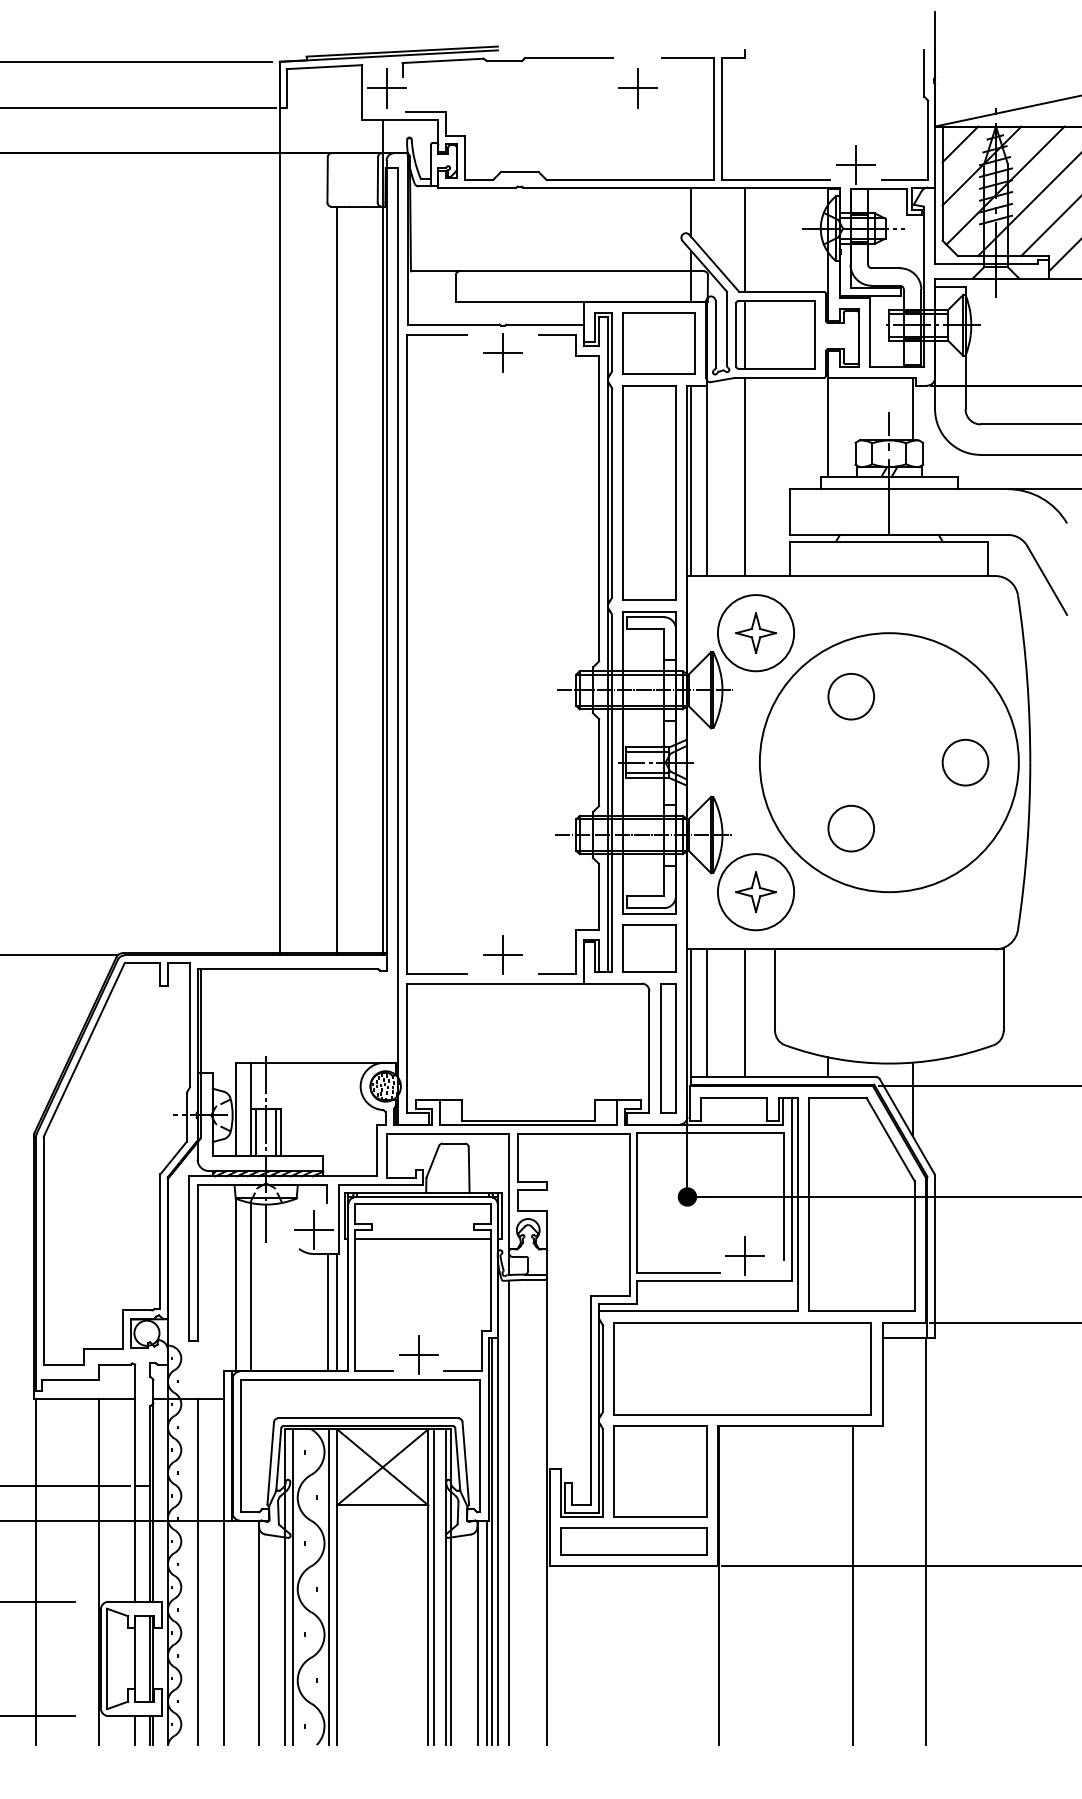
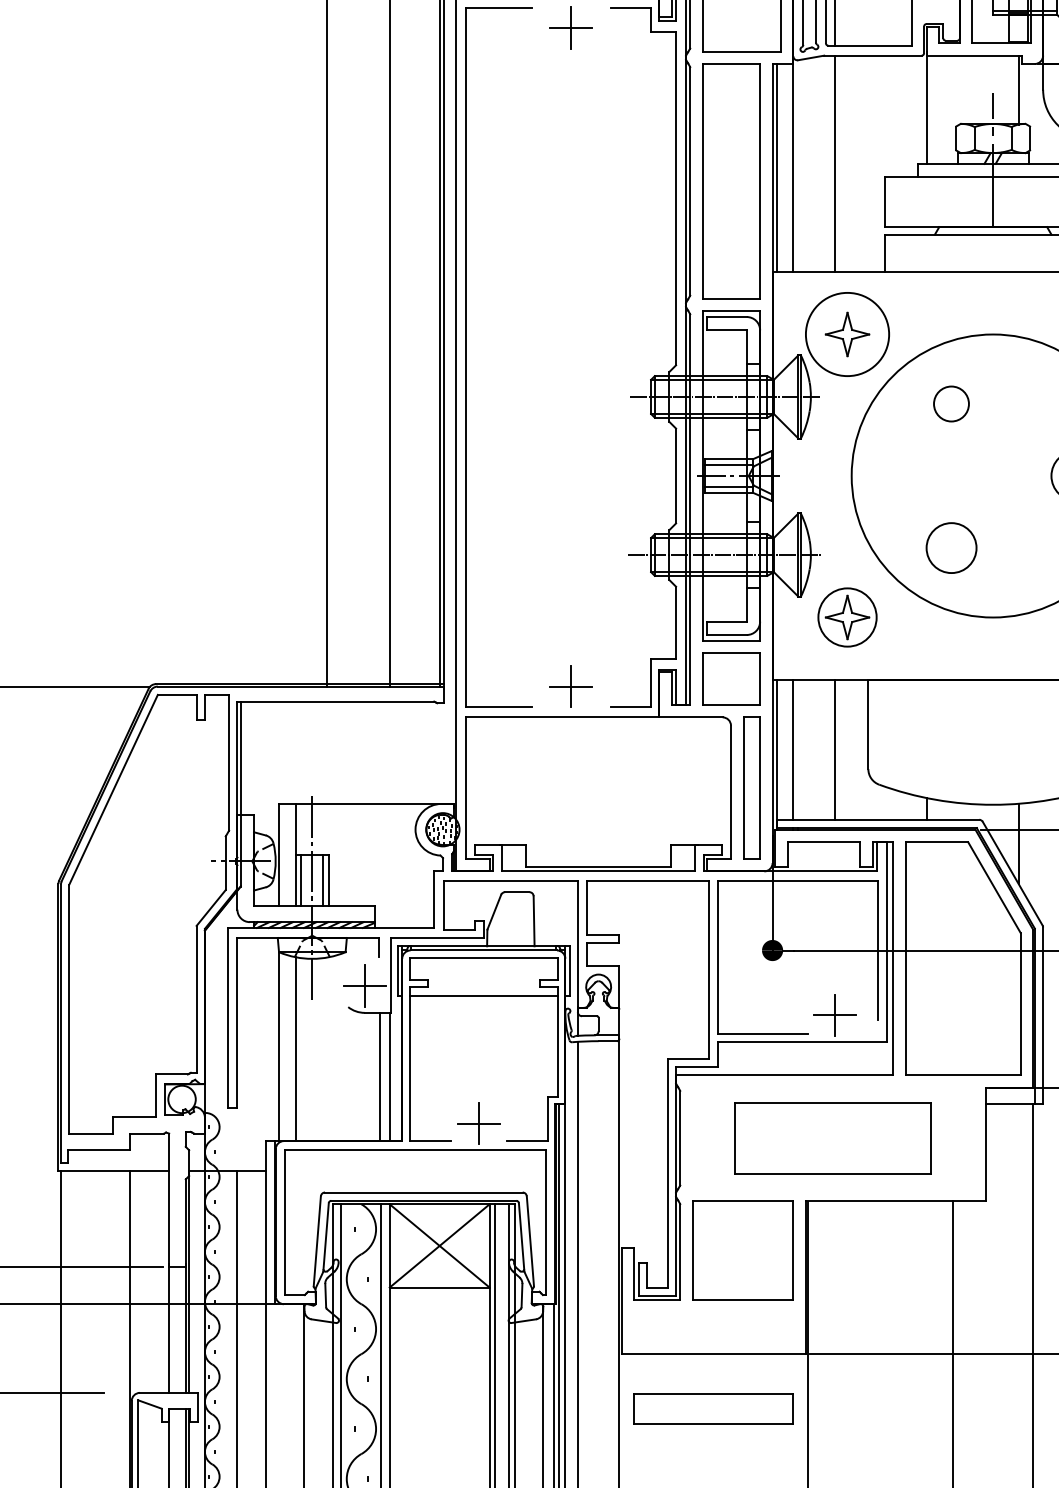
circle: (850, 696) -> (950, 403), size x0.7
circle: (755, 892) -> (846, 617), size x0.7
part: (742, 1368) -> (832, 1137), size x0.7
part: (633, 1541) -> (713, 1408), moved

